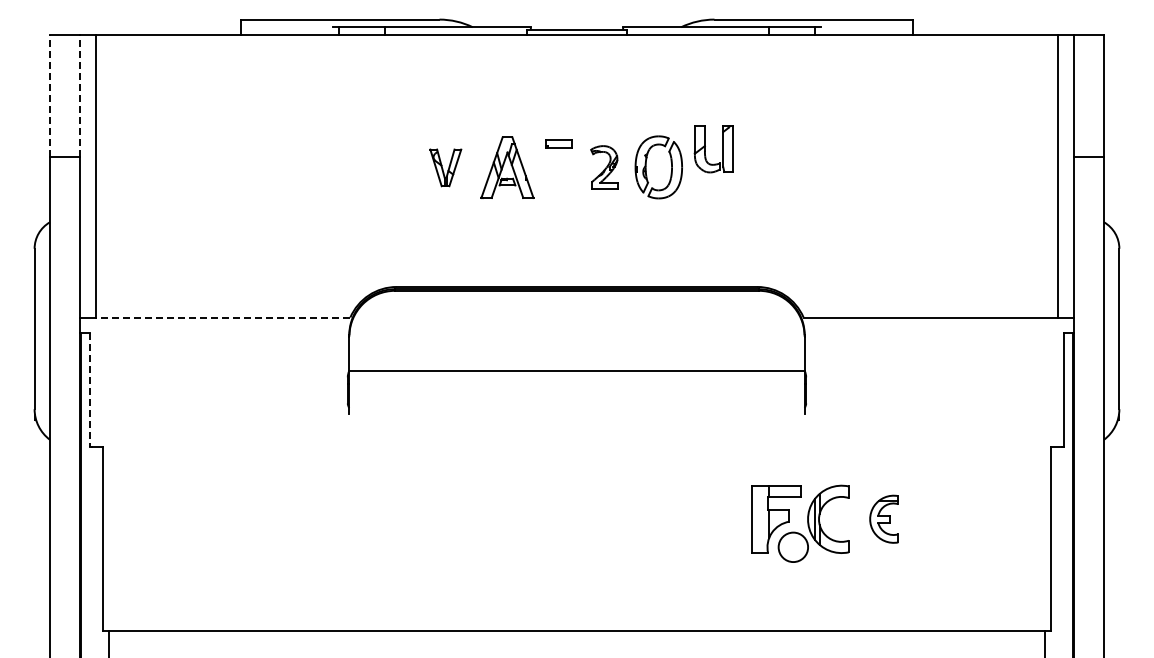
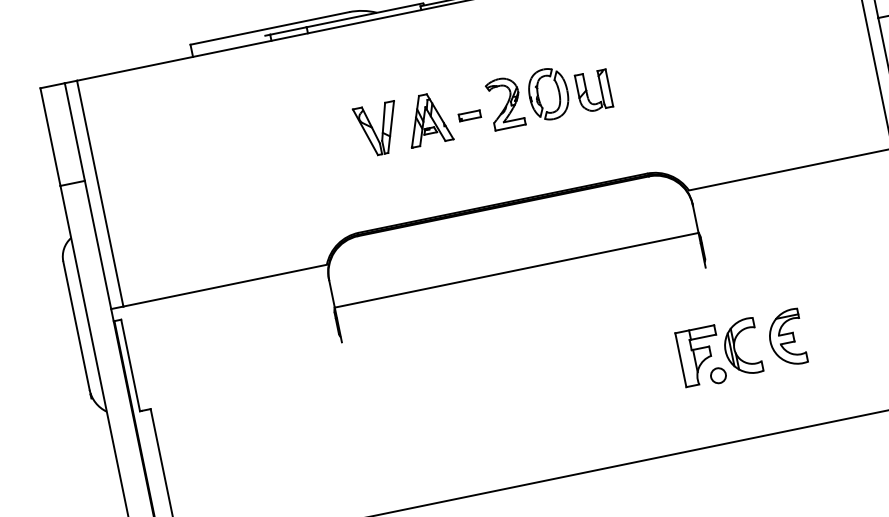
line: (49, 95) -> (50, 136), dashed -> solid
line: (80, 95) -> (74, 131), dashed -> solid
part: (558, 143) -> (469, 115), moved
part: (705, 149) -> (587, 93), moved
part: (445, 167) -> (378, 129), size x1.67
part: (604, 167) -> (505, 103), size x1.43
line: (222, 317) -> (224, 285), dashed -> solid
line: (89, 390) -> (130, 365), dashed -> solid
part: (883, 518) -> (785, 337), size x1.43
circle: (793, 547) -> (718, 375), size x0.62

